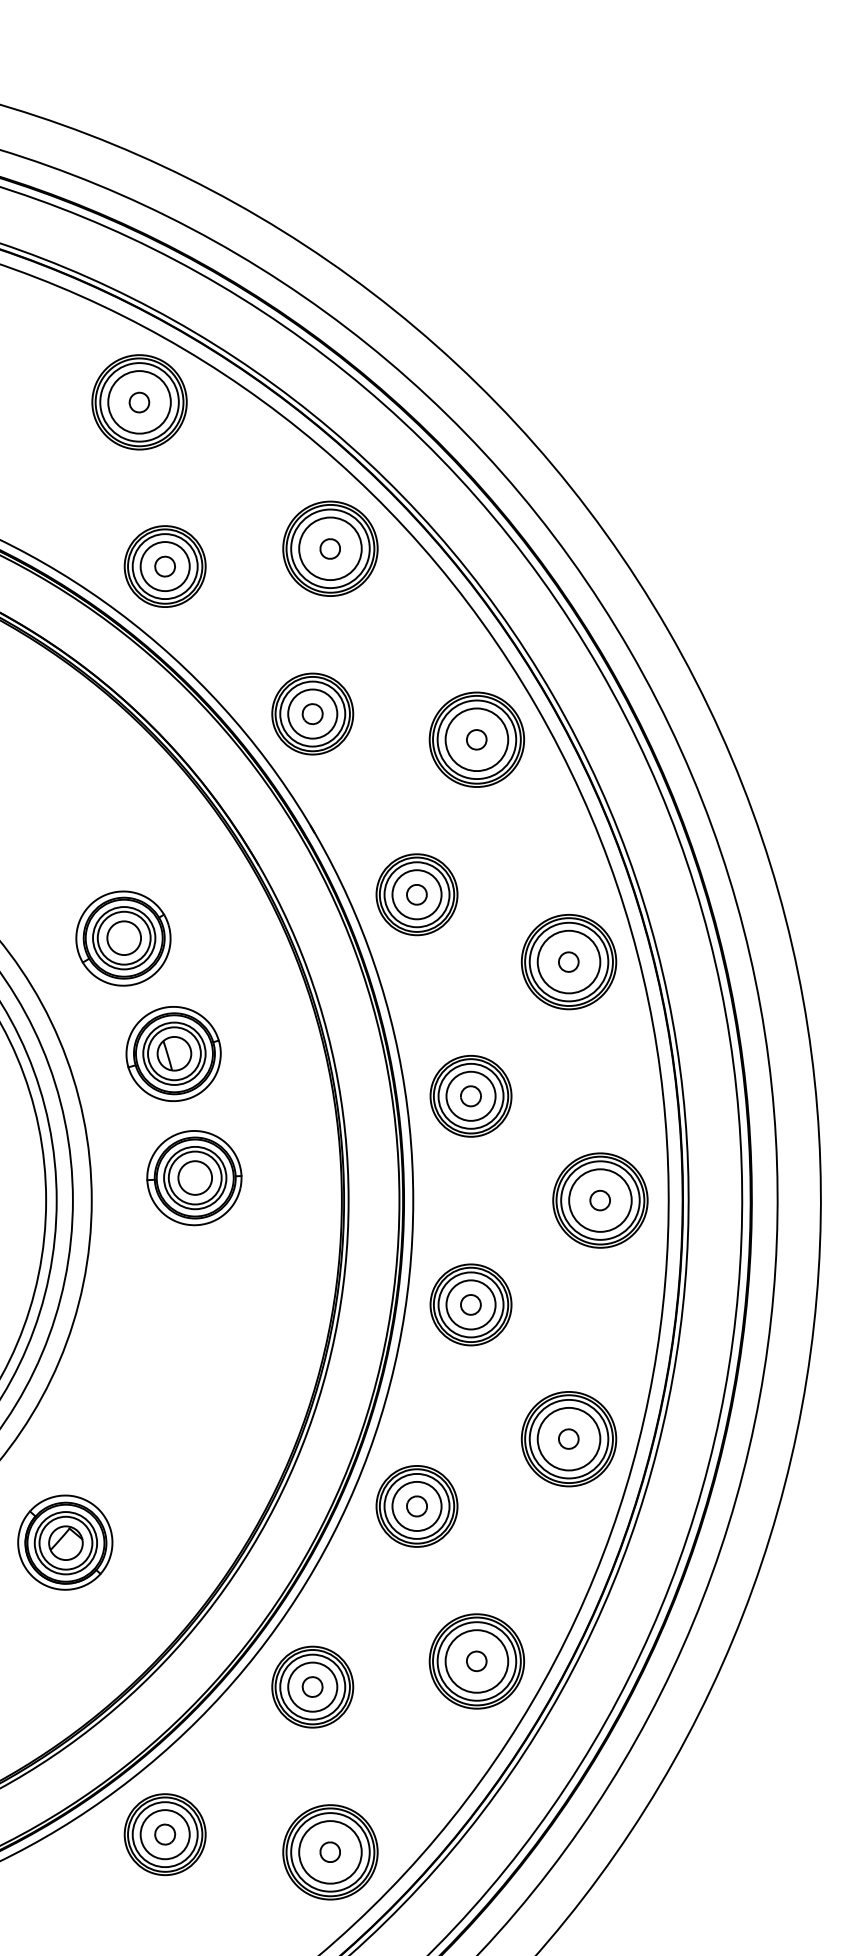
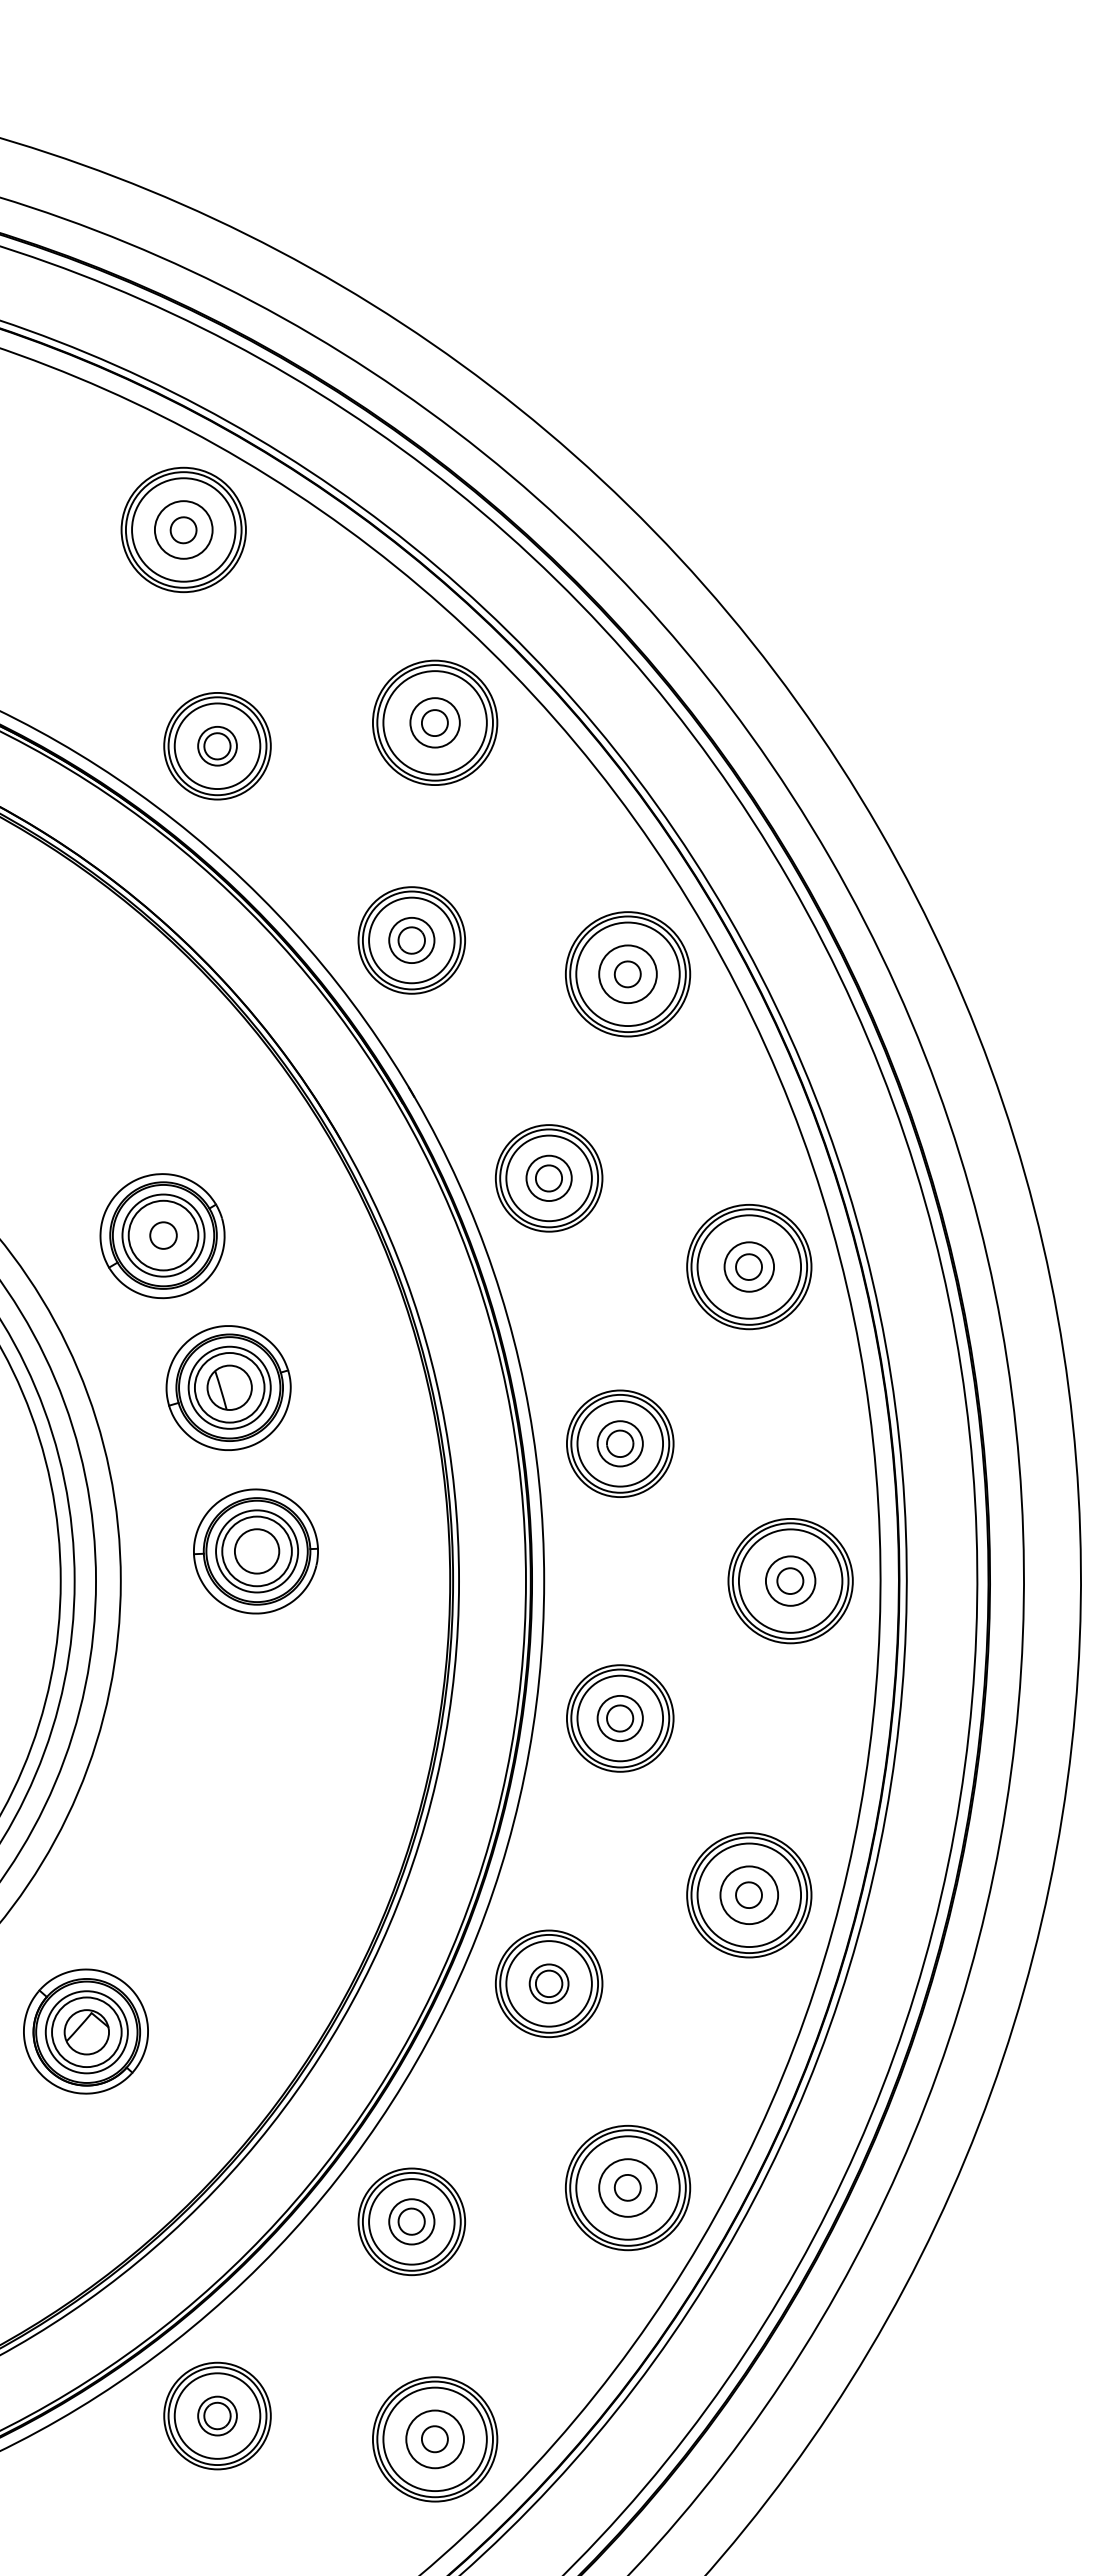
circle: (139, 401) -> (183, 529), size x0.7
circle: (329, 548) -> (434, 722), size x0.6
circle: (165, 566) -> (217, 745), size x0.6
circle: (312, 714) -> (411, 940), size x0.7
circle: (476, 739) -> (627, 974), size x0.7
circle: (416, 894) -> (548, 1178), size x0.7
circle: (124, 938) -> (163, 1235), size x0.6
circle: (569, 961) -> (749, 1266), size x0.6
circle: (470, 1096) -> (619, 1443), size x0.7
circle: (600, 1200) -> (790, 1580), size x0.6
circle: (470, 1304) -> (619, 1718), size x0.7
circle: (569, 1439) -> (749, 1895), size x0.7
circle: (416, 1506) -> (548, 1983), size x0.6
circle: (476, 1661) -> (627, 2187), size x0.7
circle: (312, 1686) -> (411, 2221), size x0.7
circle: (165, 1834) -> (217, 2415), size x0.6
circle: (329, 1852) -> (434, 2439), size x0.7

